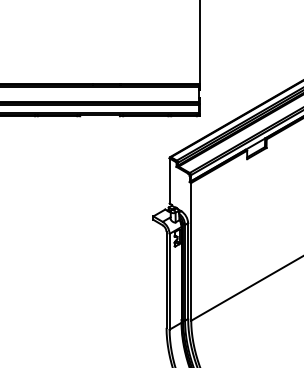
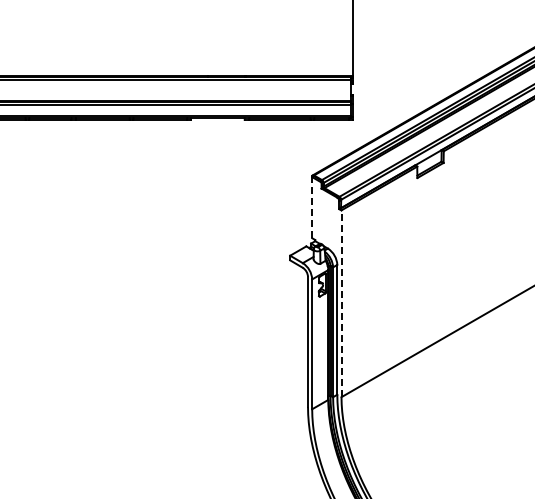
line: (169, 180) -> (312, 207), solid -> dashed
line: (191, 251) -> (341, 303), solid -> dashed

